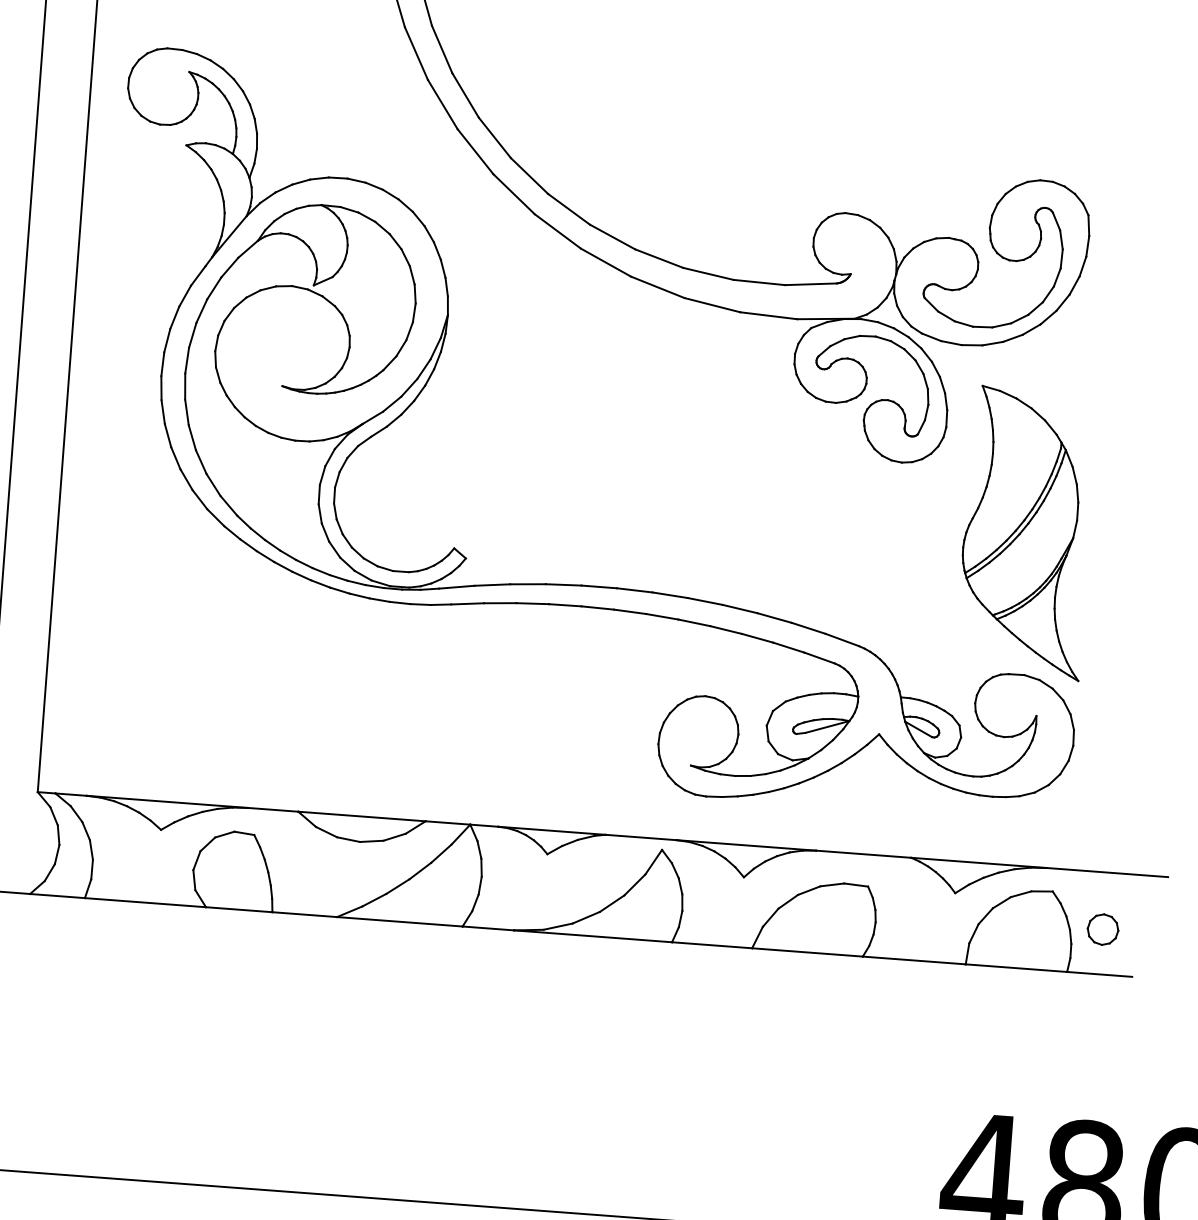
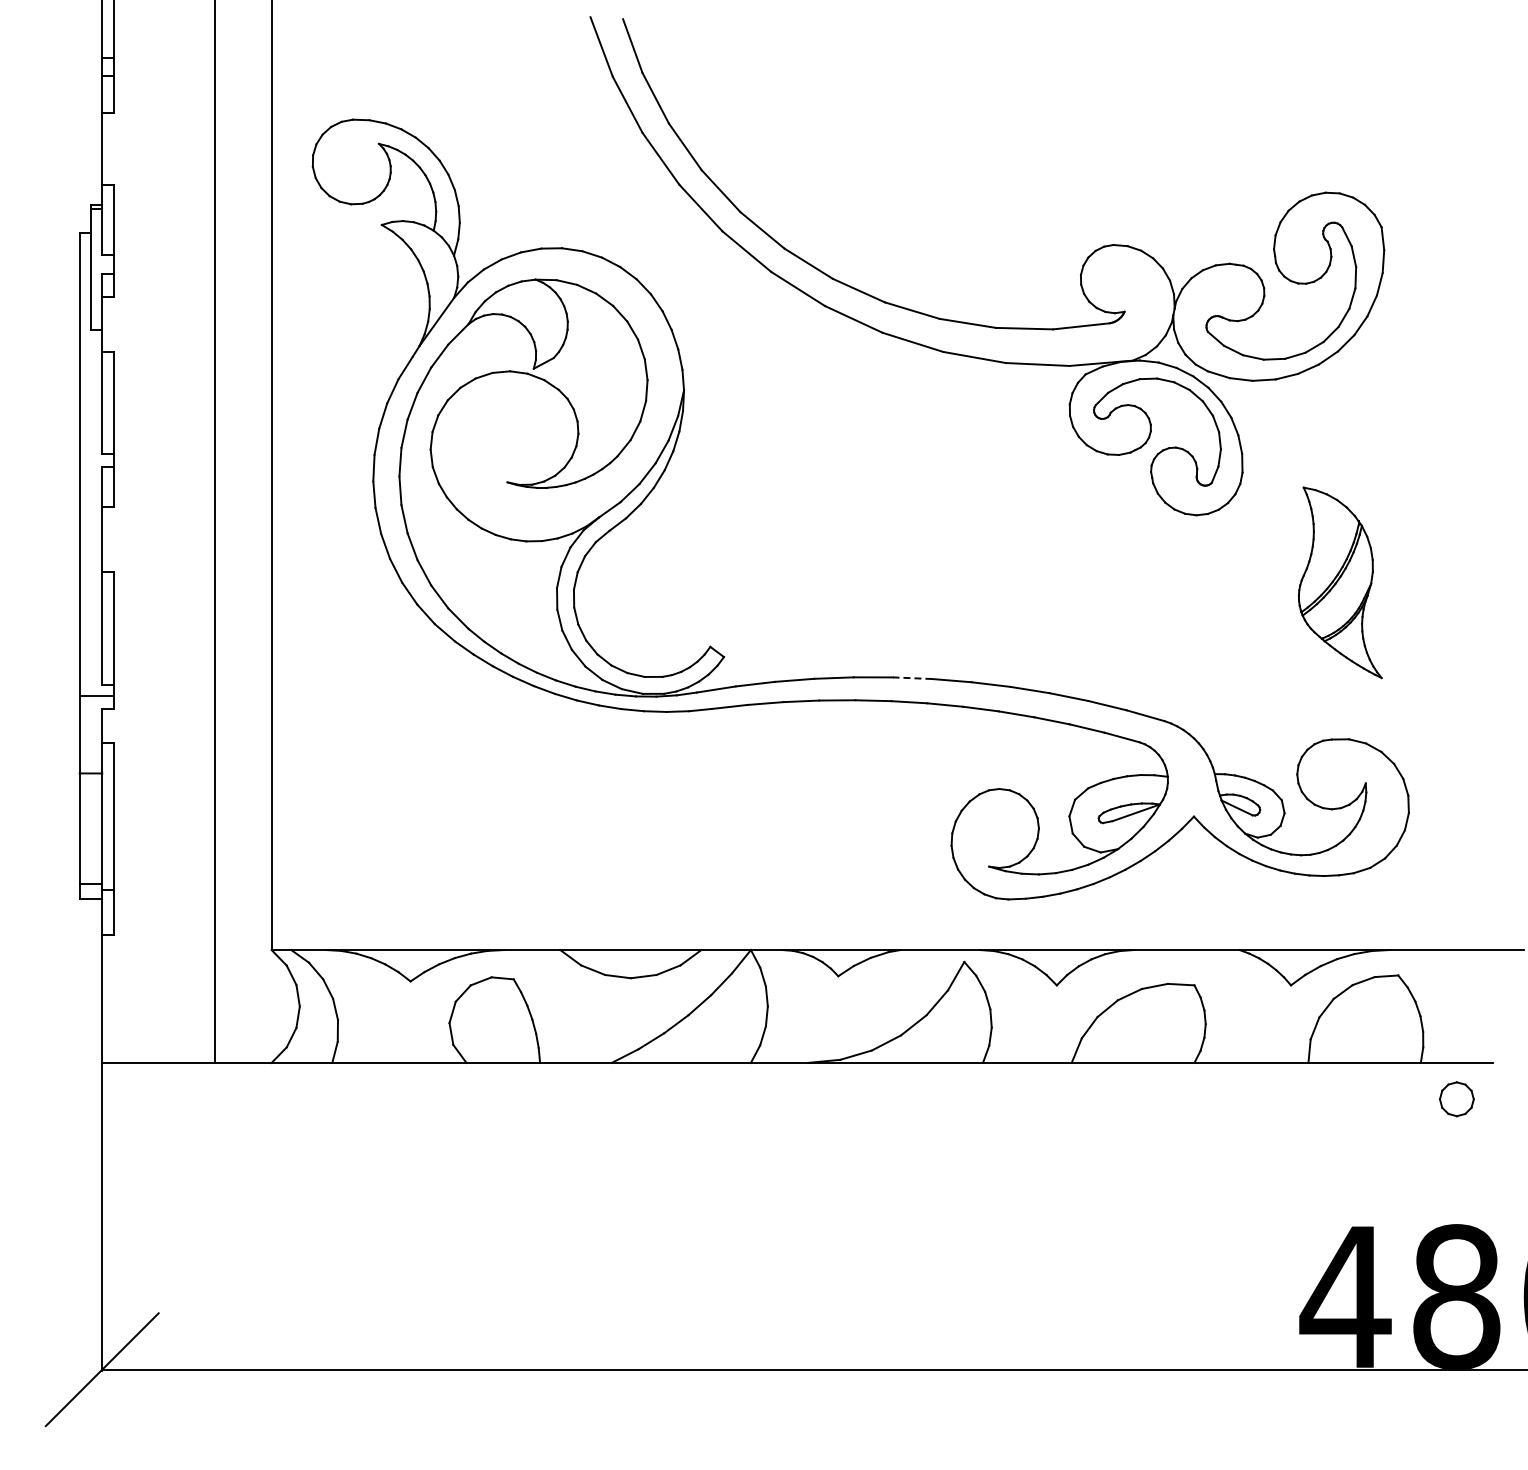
part: (1027, 533) -> (1340, 582), size x0.6
line: (634, 590) -> (912, 678), solid -> dashed
part: (1102, 929) -> (1456, 1099), moved

